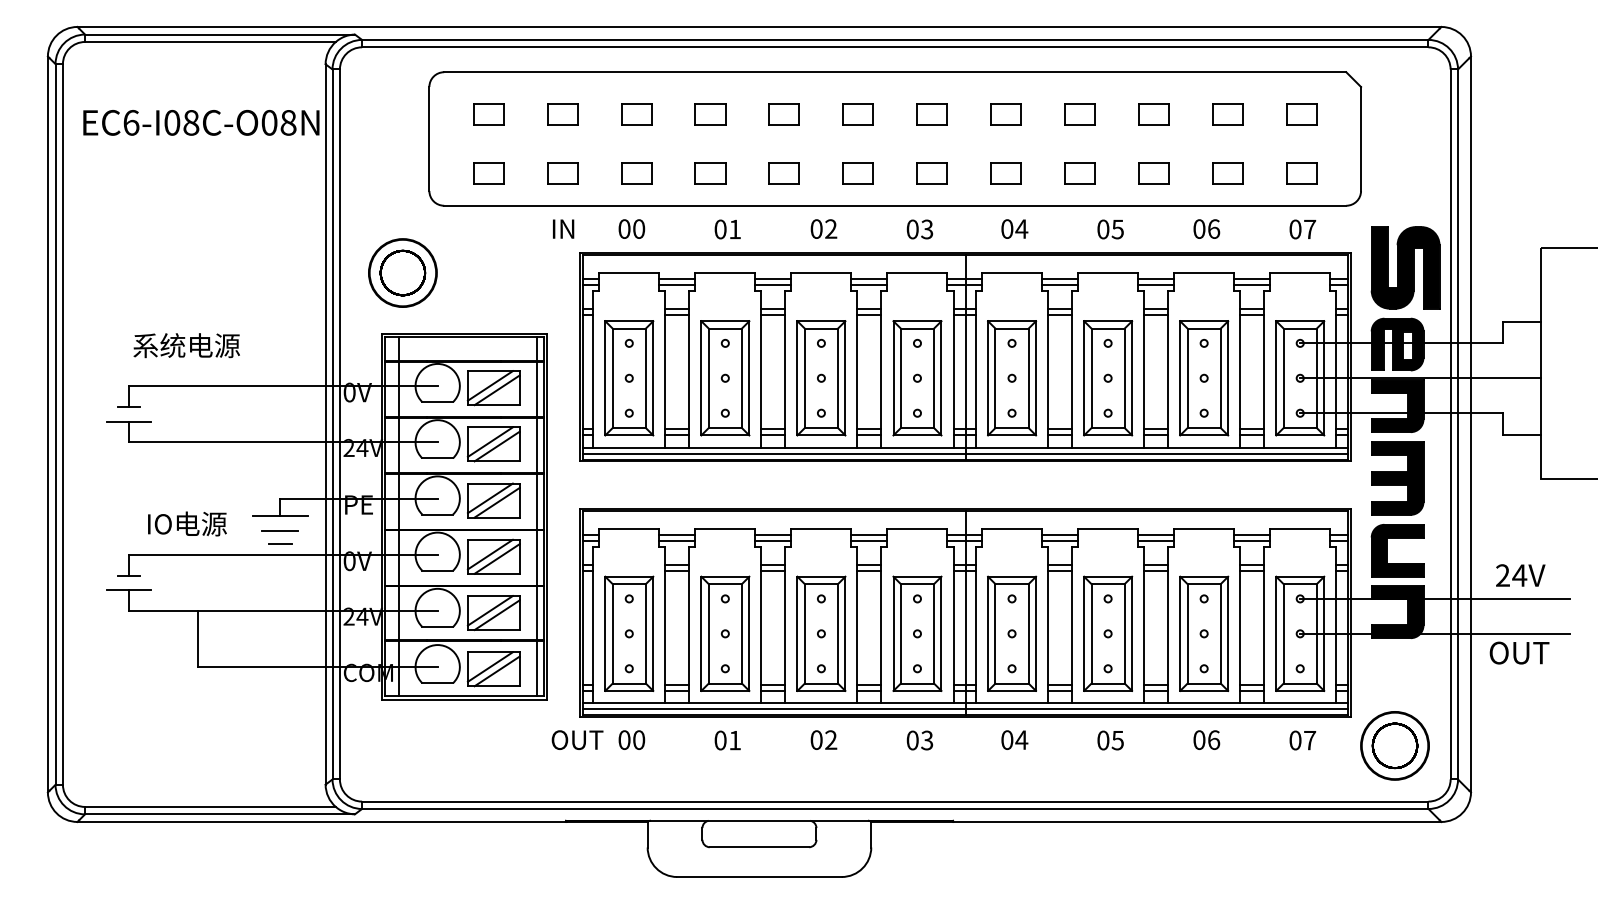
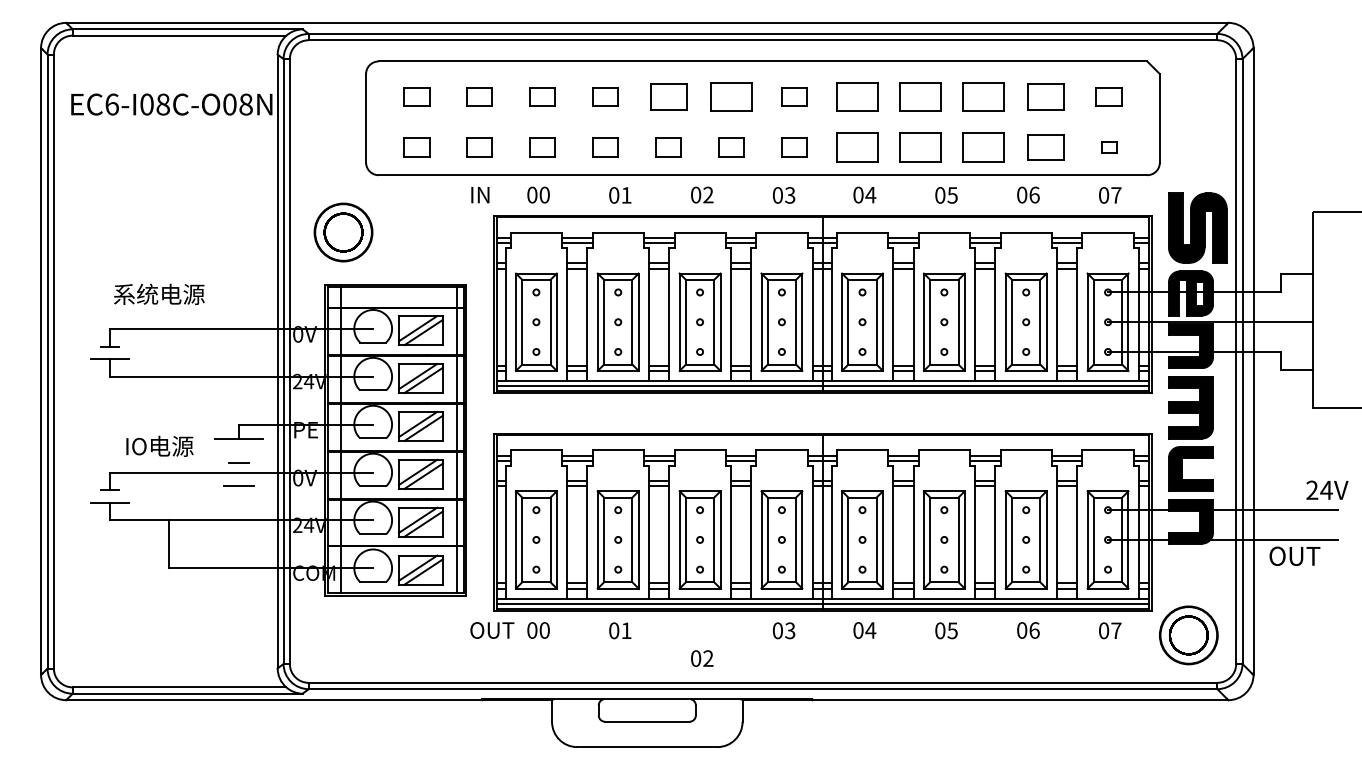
part: (783, 114) -> (667, 97), size x1.4
part: (857, 114) -> (730, 97), size x1.6
part: (1005, 114) -> (856, 97), size x1.6
part: (1079, 114) -> (919, 97), size x1.6
part: (1153, 114) -> (983, 97), size x1.6
part: (1227, 114) -> (1046, 97), size x1.4
part: (1005, 173) -> (856, 147), size x1.6
part: (1079, 173) -> (919, 147), size x1.6
part: (1153, 173) -> (983, 147), size x1.6
part: (1227, 173) -> (1046, 147), size x1.4
part: (1301, 173) -> (1109, 147), size x0.6
line: (279, 530) -> (238, 485), moved
text: (1520, 575) -> (1327, 490), moved
text: (823, 739) -> (701, 658), moved

